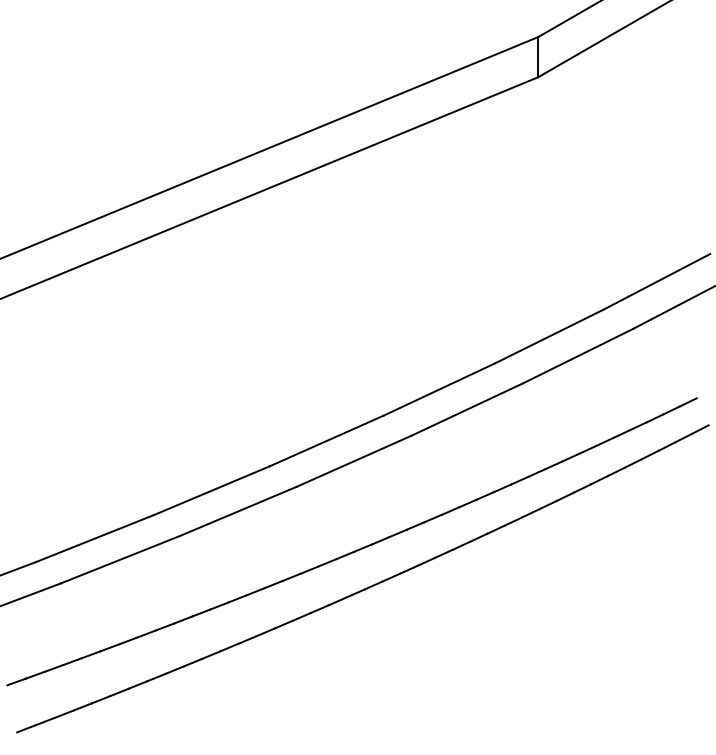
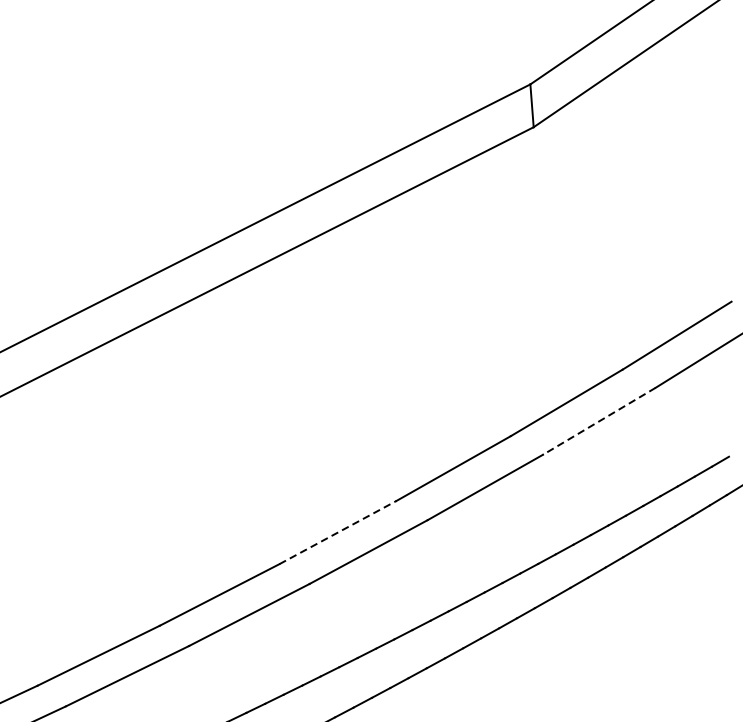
line: (578, 356) -> (599, 421), solid -> dashed
line: (327, 440) -> (338, 532), solid -> dashed

